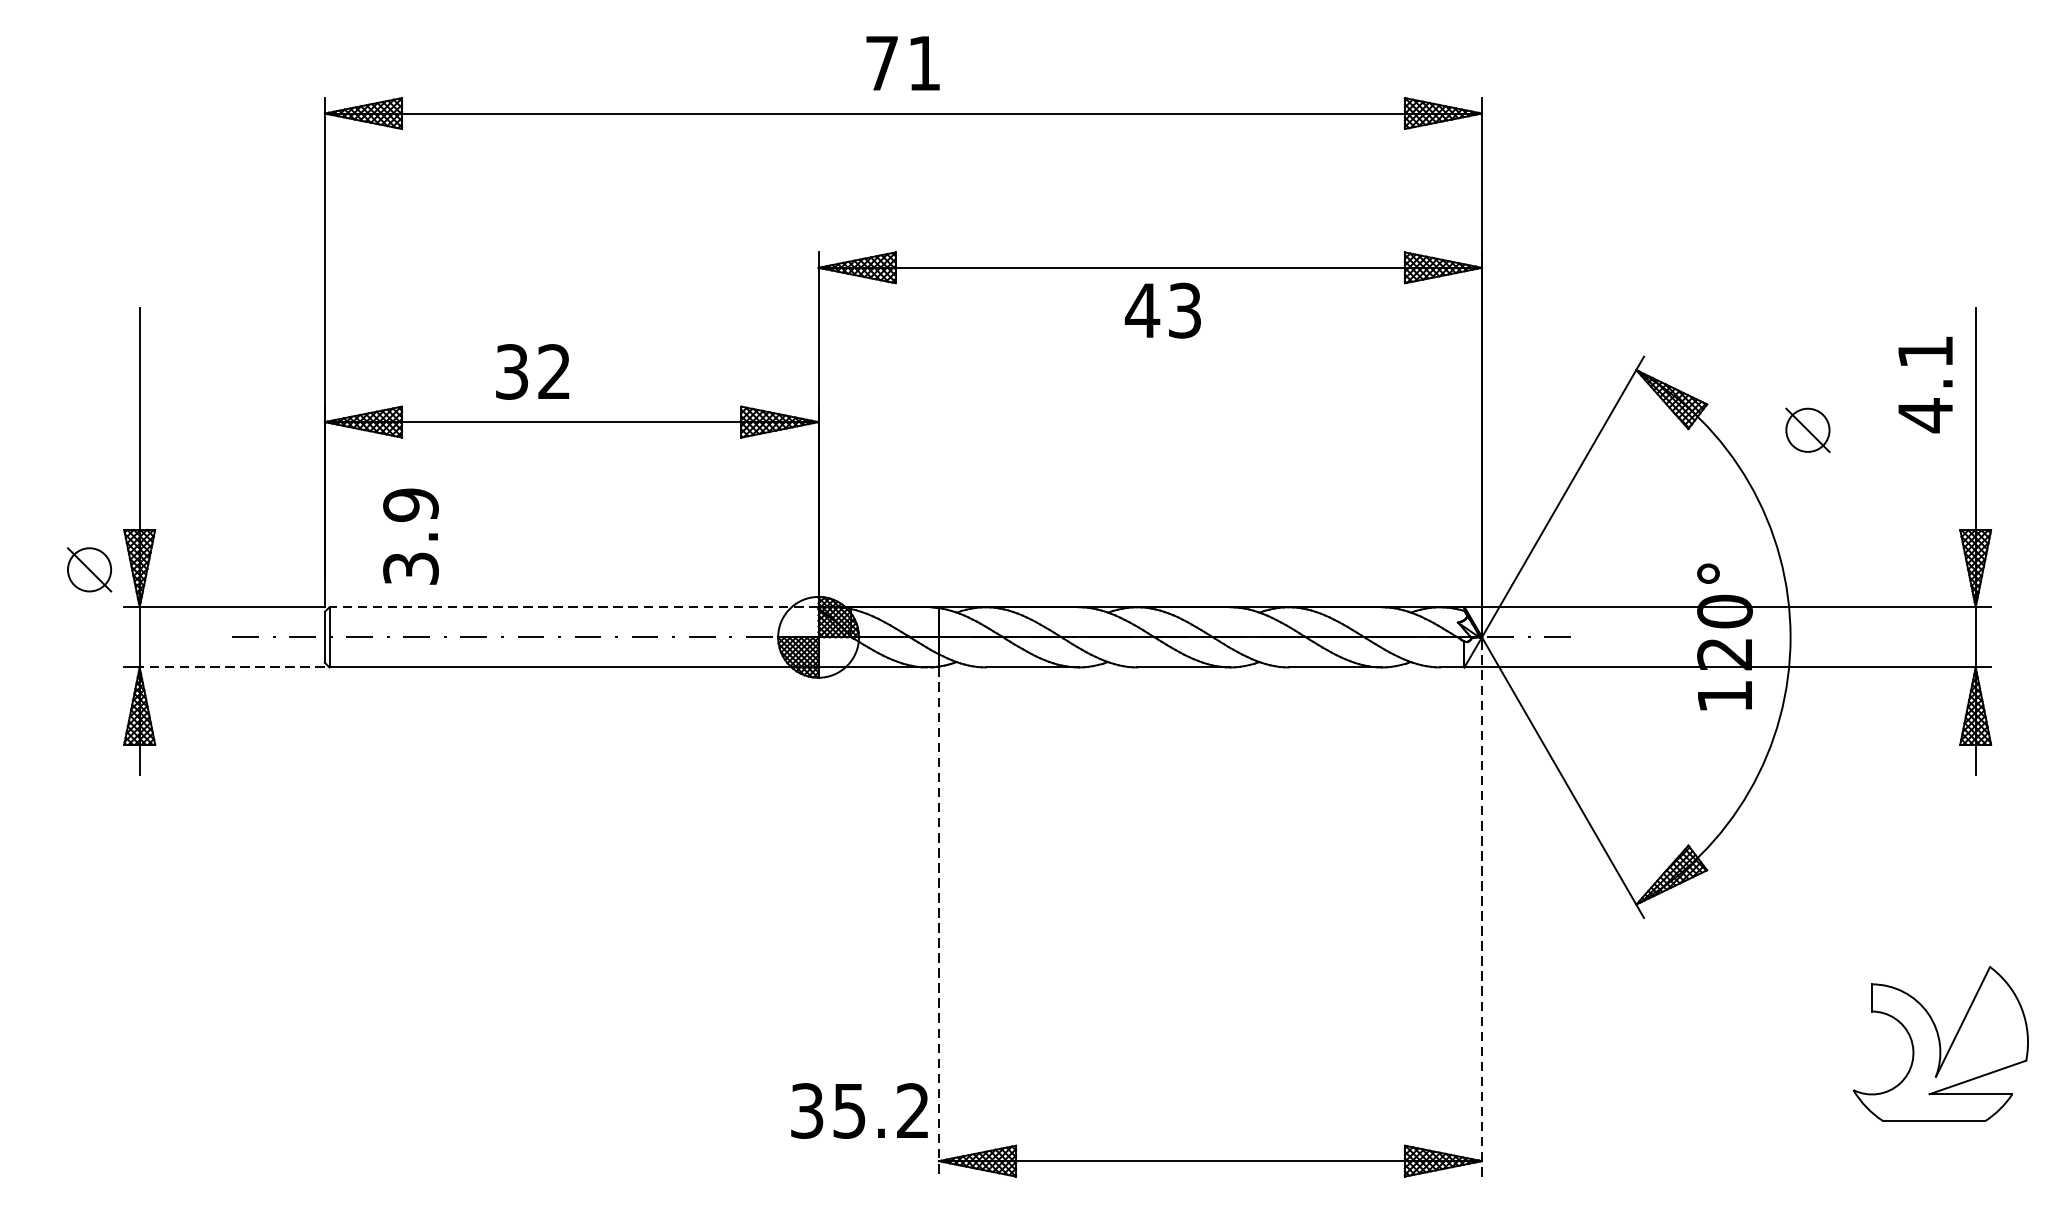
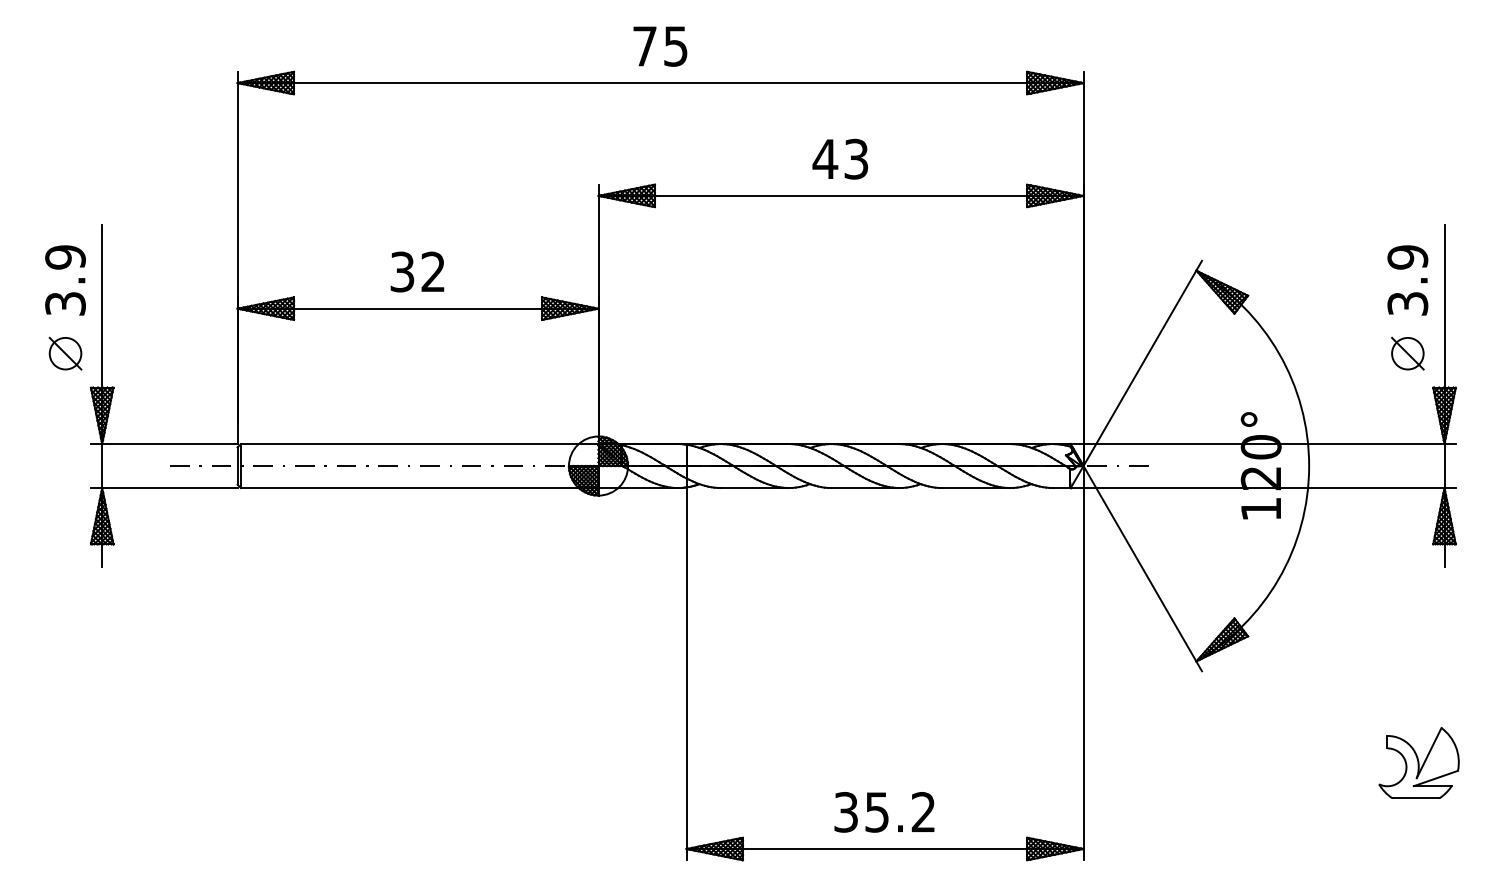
text: (923, 63) -> (675, 46), 71 -> 75
text: (1163, 309) -> (840, 158), moved
text: (532, 371) -> (417, 271), moved
text: (1925, 383) -> (1407, 280), 4.1 -> 3.9
part: (1807, 430) -> (1407, 353), moved
text: (410, 536) -> (65, 280), moved
part: (89, 569) -> (65, 353), moved
line: (573, 607) -> (419, 444), dashed -> solid
line: (231, 668) -> (169, 488), dashed -> solid
line: (1481, 906) -> (1083, 662), dashed -> solid
line: (938, 922) -> (686, 674), dashed -> solid
part: (1940, 1042) -> (1418, 762), size x0.62
text: (859, 1111) -> (884, 812), moved

